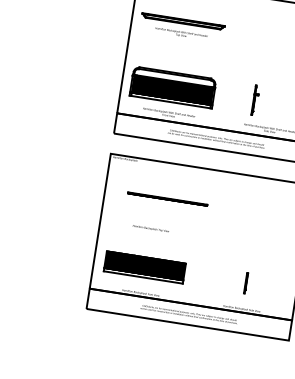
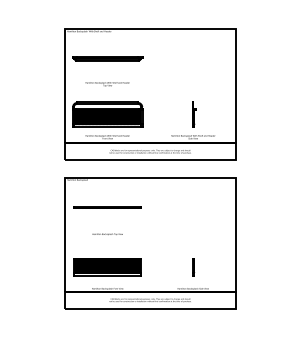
text: (181, 34) -> (107, 84), moved
part: (255, 100) -> (194, 114), moved
line: (167, 198) -> (107, 207), moved

